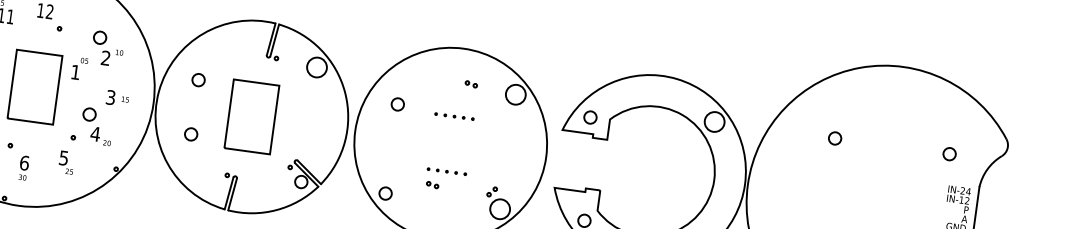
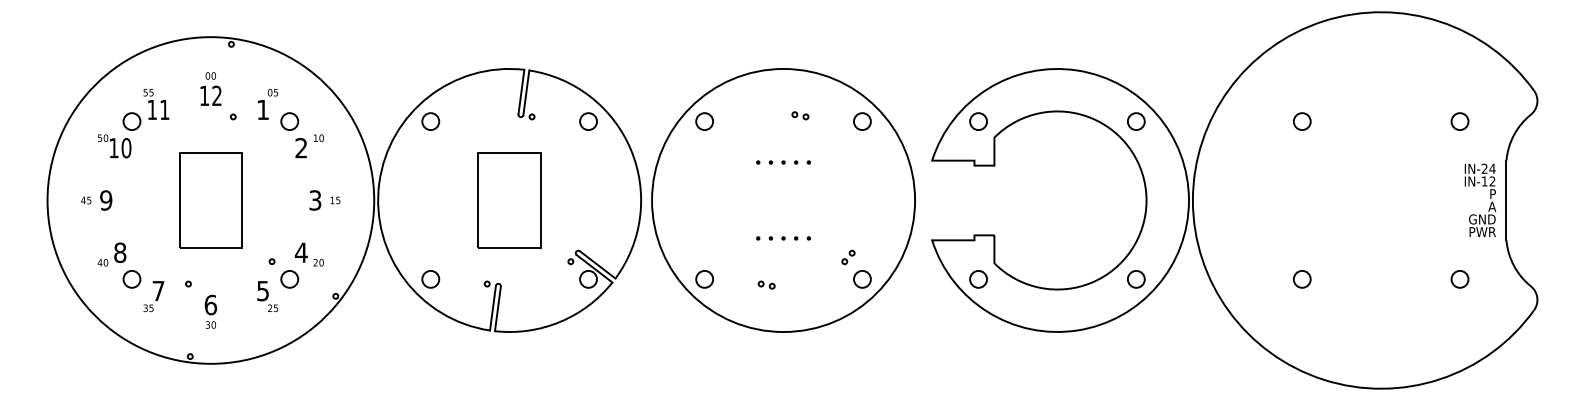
circle: (316, 67) -> (588, 121), size x0.62
text: (80, 68) -> (268, 103), moved
circle: (198, 80) -> (430, 121), moved
circle: (515, 94) -> (861, 121), size x0.62
circle: (397, 104) -> (704, 121), moved
circle: (89, 114) -> (289, 279), moved
circle: (590, 117) -> (978, 121), moved
circle: (714, 121) -> (1135, 121), size x0.62
circle: (190, 134) -> (430, 279), moved
part: (432, 184) -> (766, 284), moved
circle: (499, 208) -> (861, 278), size x0.62

